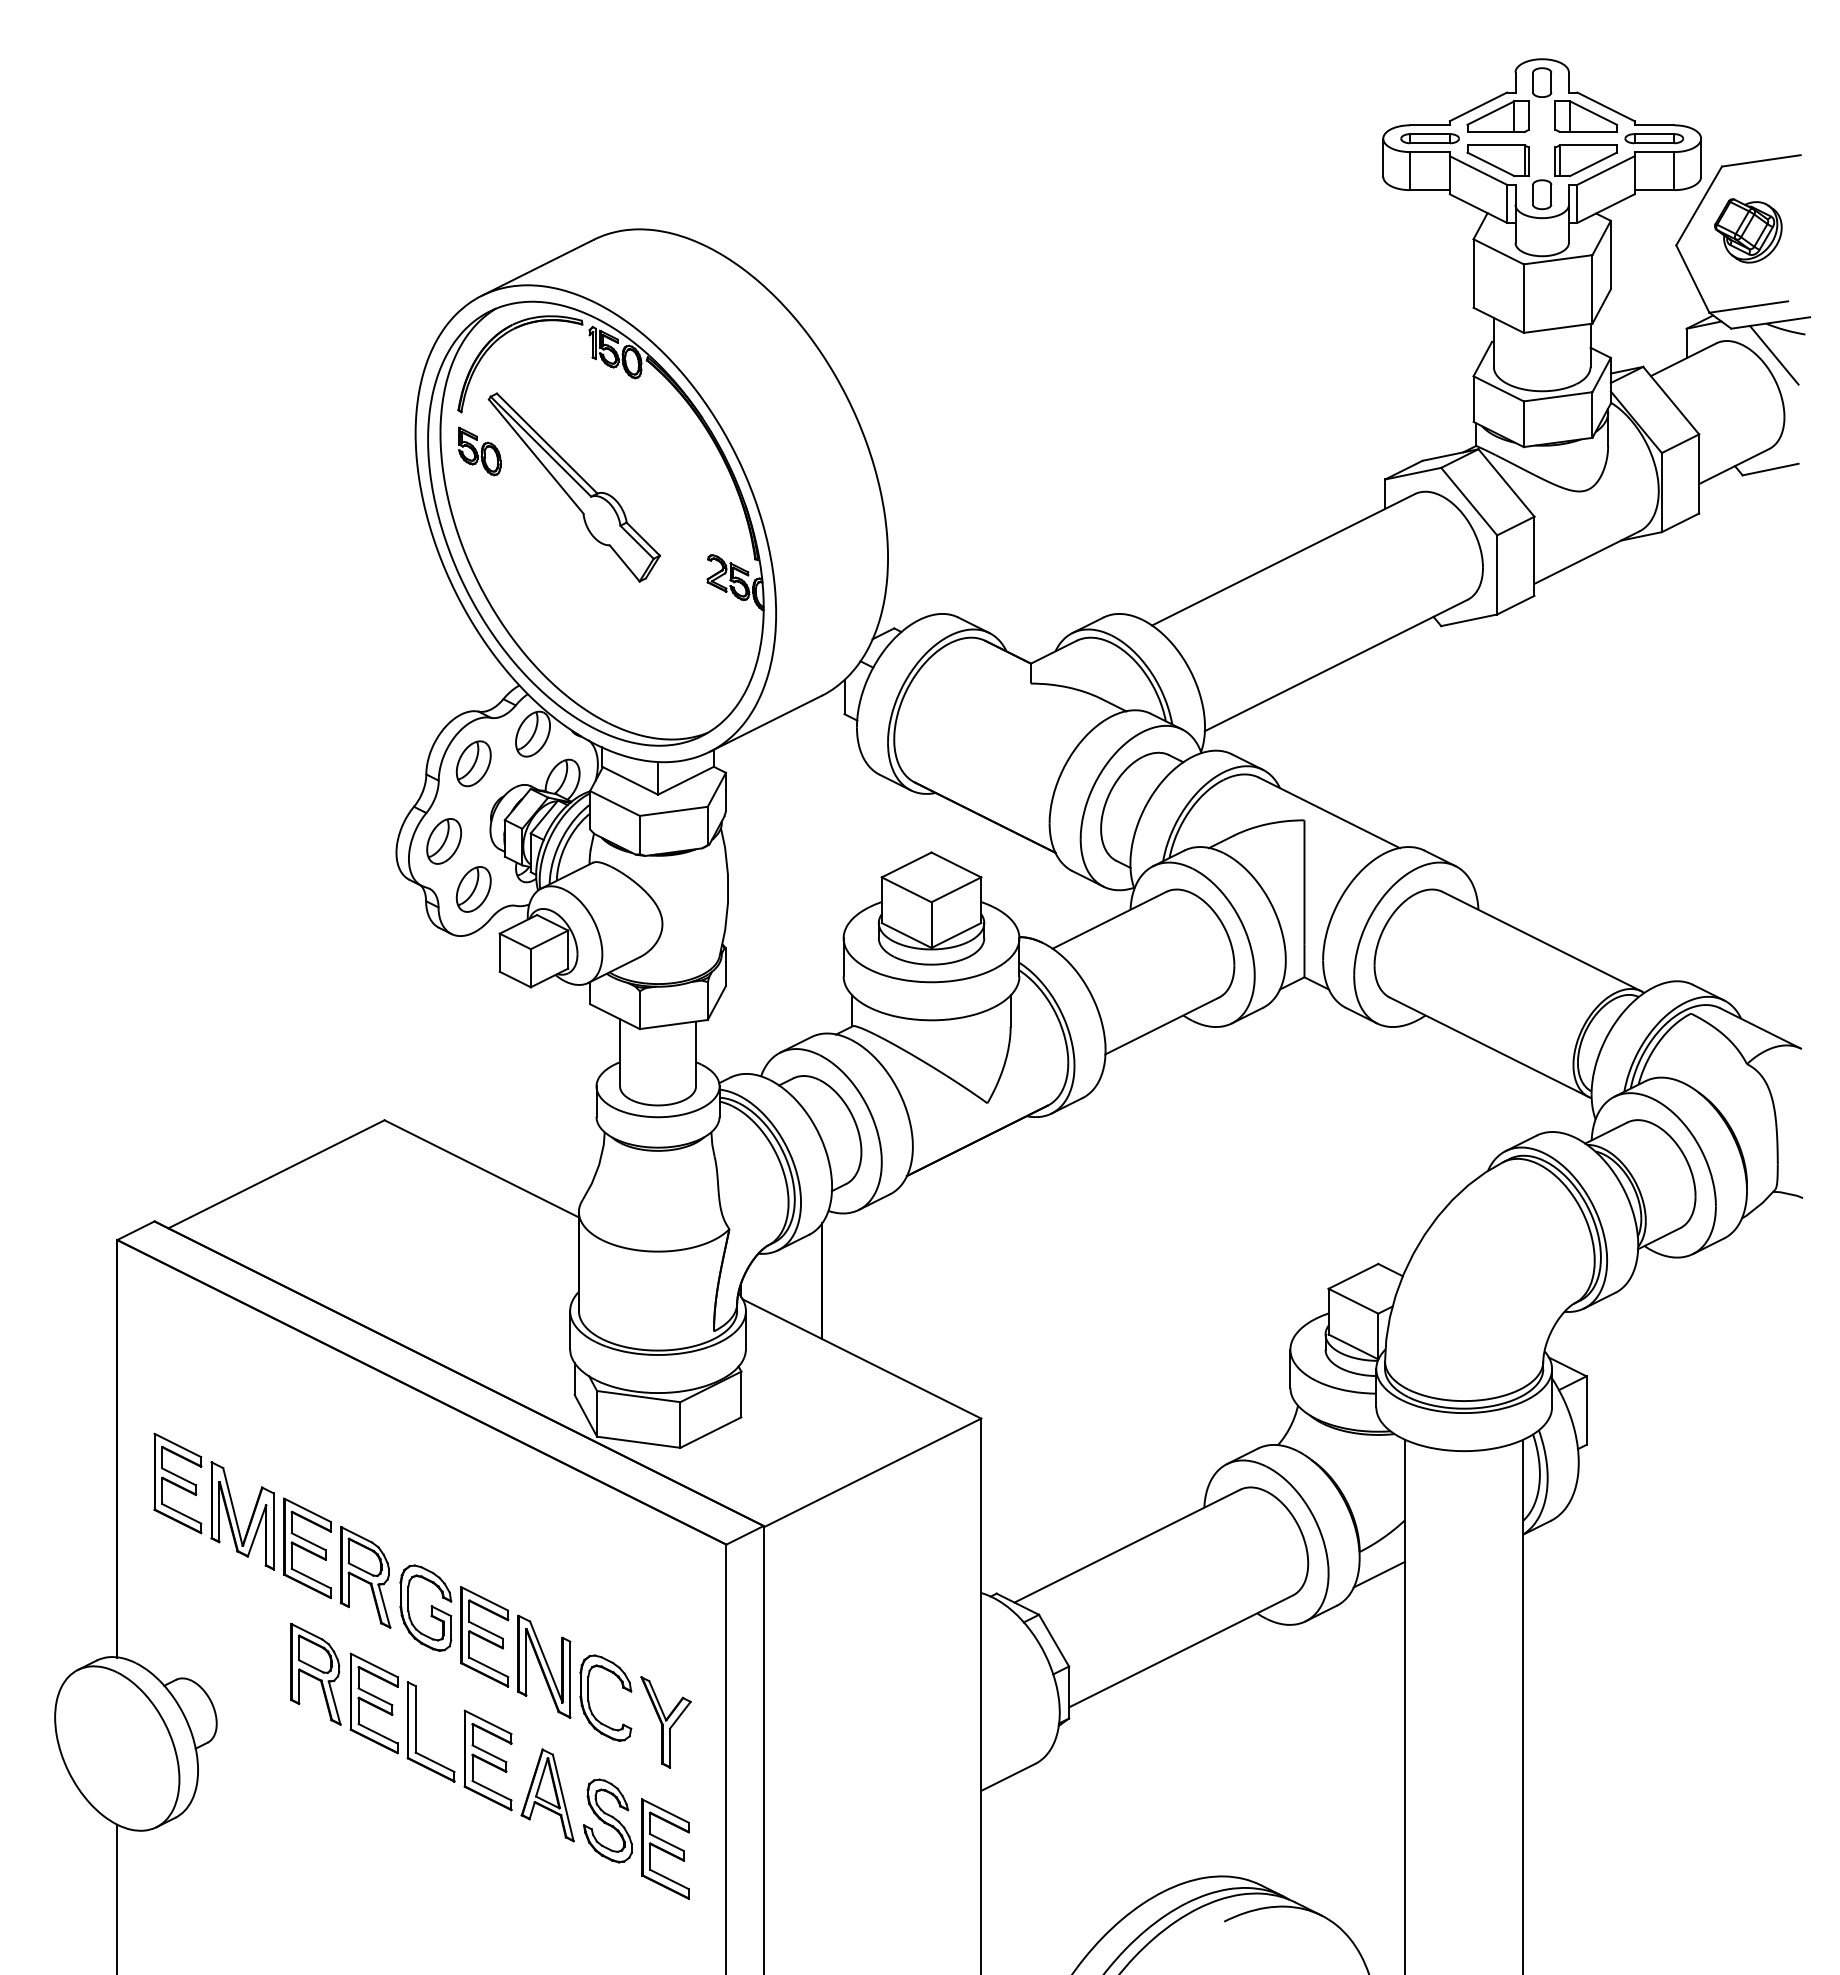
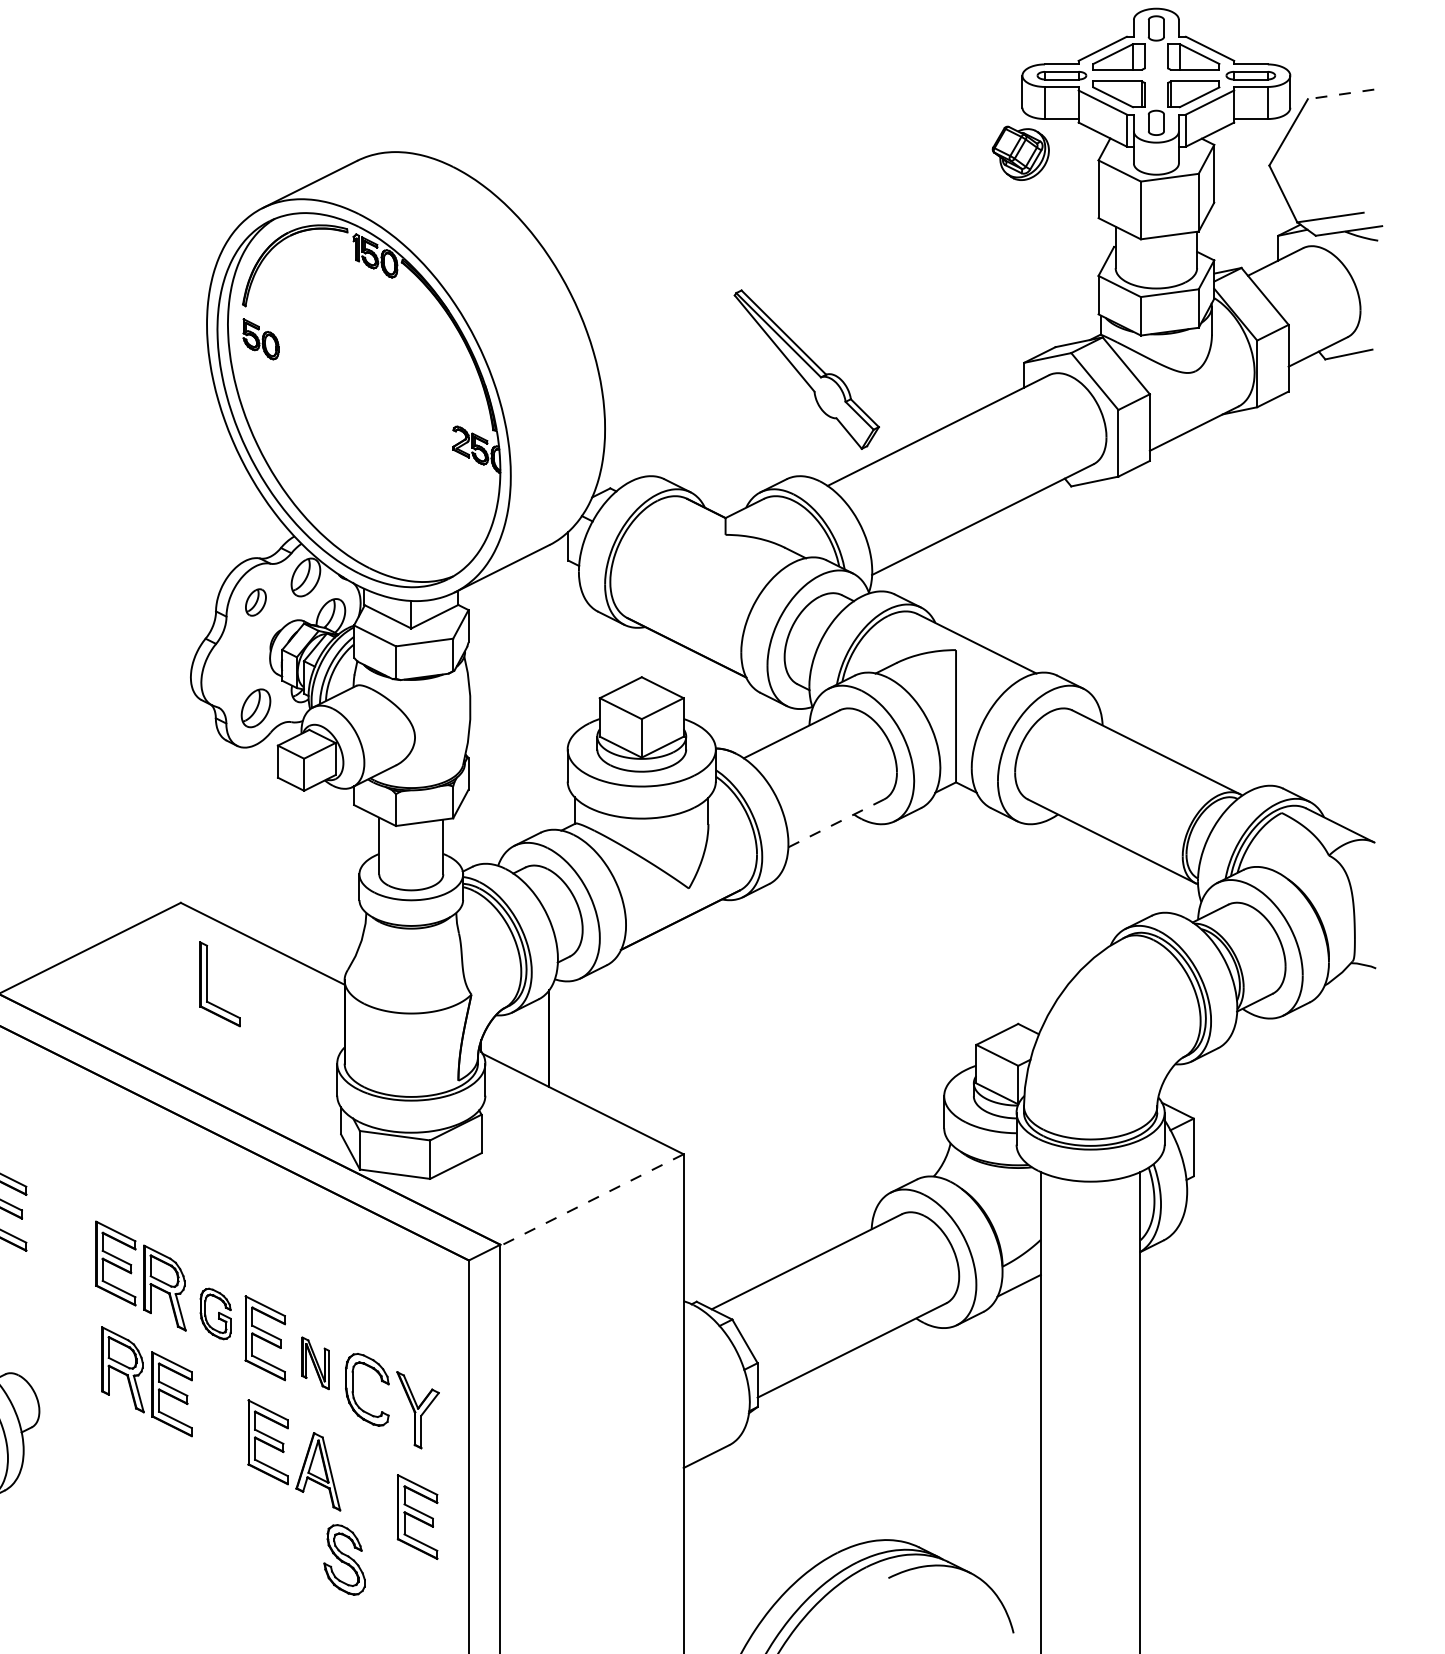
line: (1761, 160) -> (1341, 94), solid -> dashed
part: (1748, 230) -> (1020, 153), moved
line: (1773, 354) -> (1351, 257), removed
part: (574, 487) -> (806, 369), moved
part: (473, 763) -> (255, 602), size x0.7
part: (444, 841) -> (231, 667), removed
line: (1162, 1026) -> (836, 823), solid -> dashed
line: (872, 1473) -> (592, 1200), solid -> dashed
part: (236, 1516) -> (56, 1236), removed
part: (425, 1607) -> (215, 1313), size x0.7
part: (544, 1666) -> (315, 1363), size x0.6
part: (416, 1731) -> (207, 983), moved
part: (607, 1820) -> (344, 1559), moved

